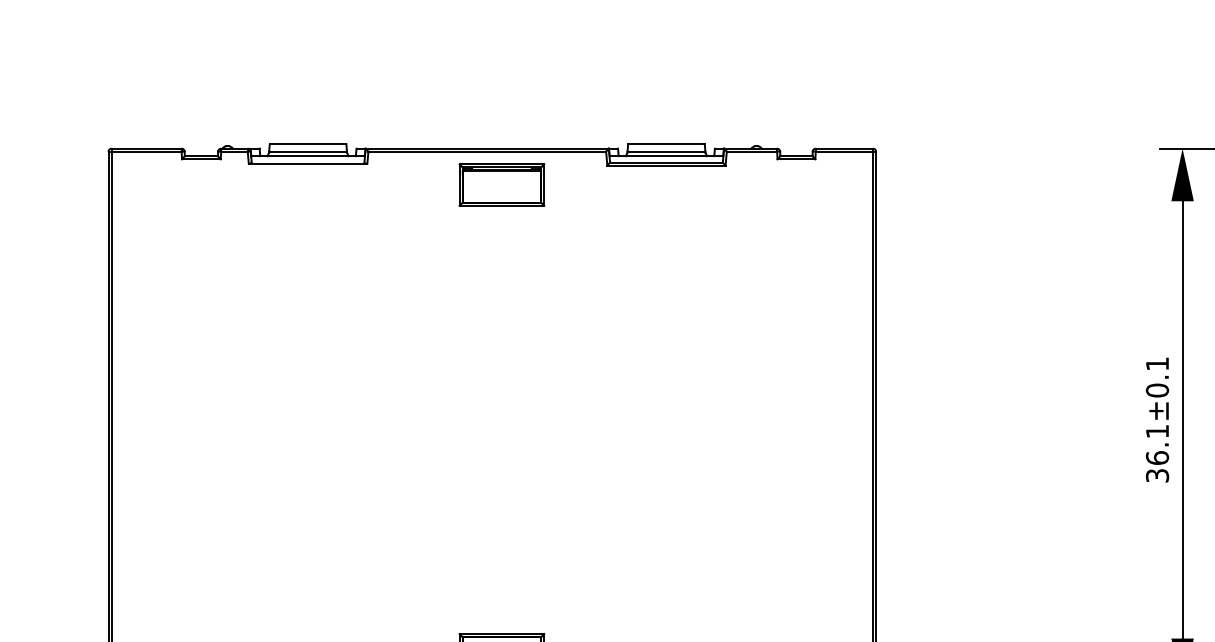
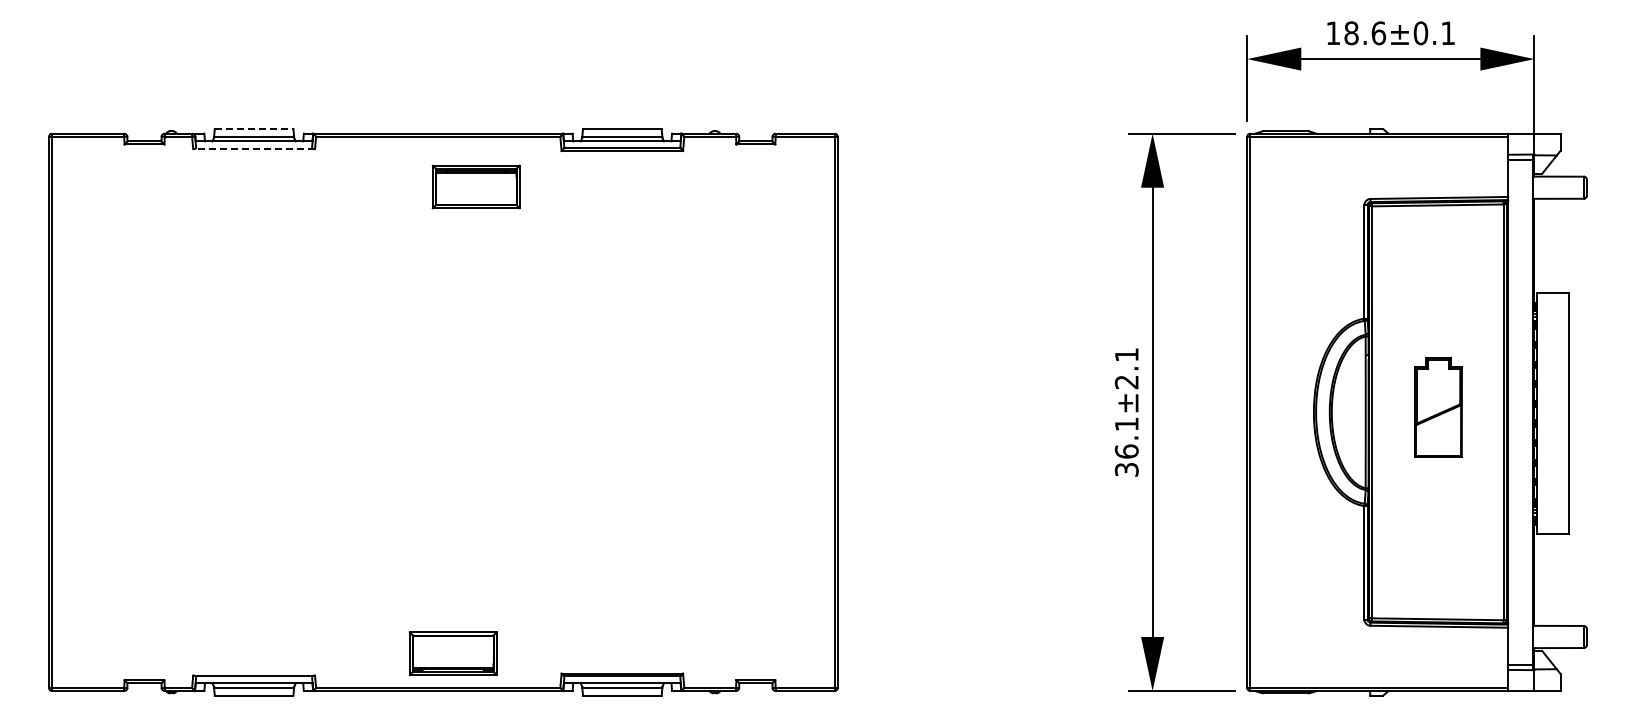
line: (308, 144) -> (254, 129), solid -> dashed
line: (308, 164) -> (254, 149), solid -> dashed
part: (501, 184) -> (475, 186), moved
text: (1157, 390) -> (1126, 382), 36.1±0.1 -> 36.1±2.1

